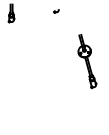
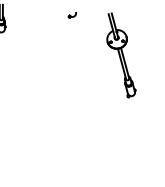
part: (87, 61) -> (121, 55), moved

